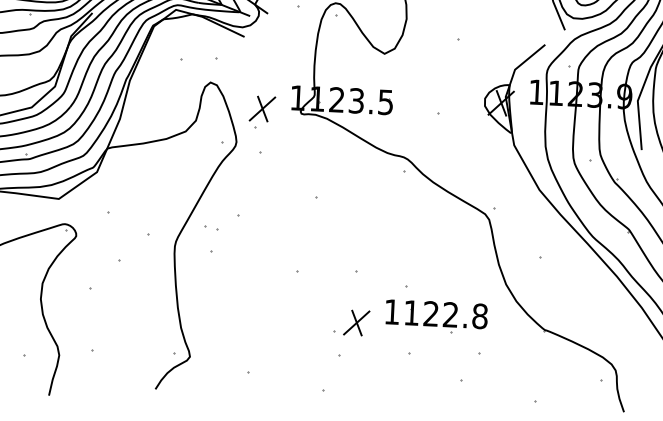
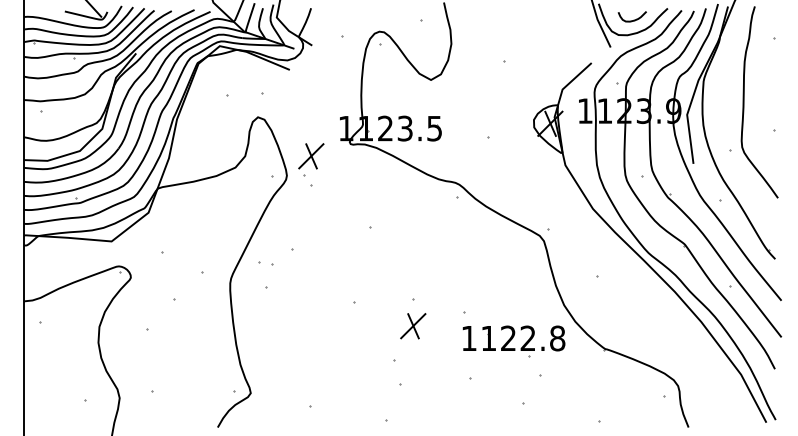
part: (262, 112) -> (311, 159), moved
part: (436, 317) -> (513, 341), moved
part: (356, 323) -> (413, 326), moved

